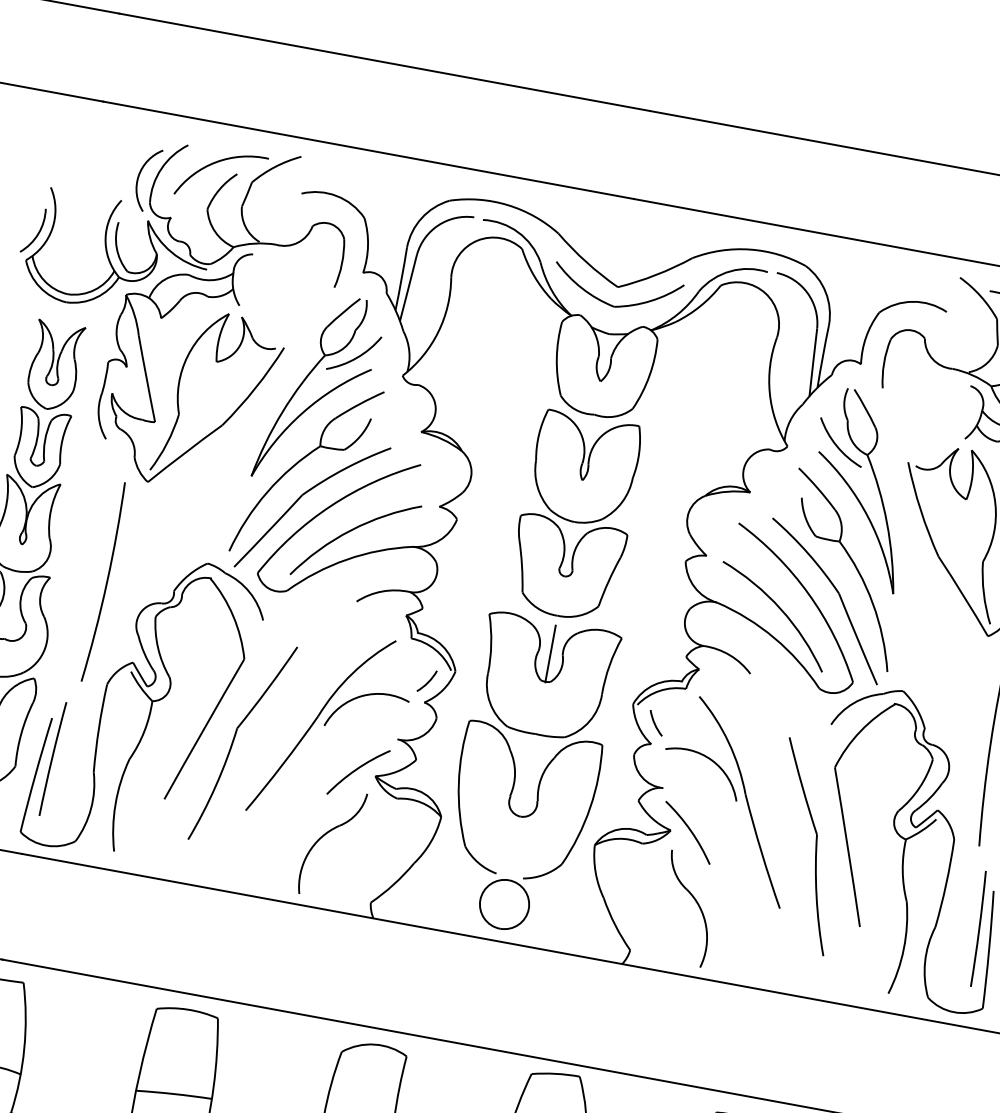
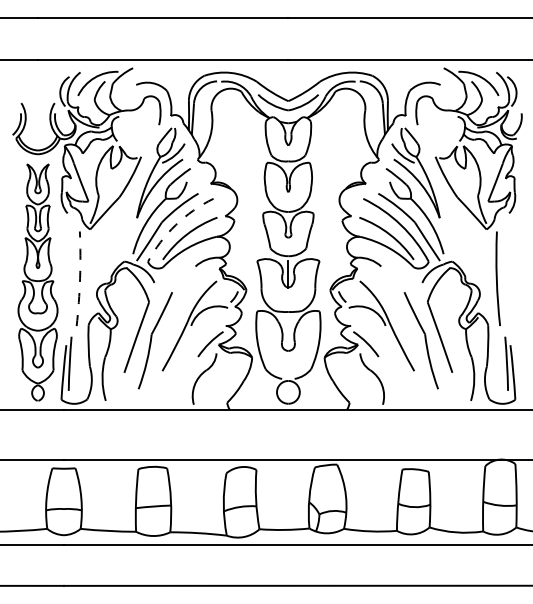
arc: (330, 506) -> (175, 225), solid -> dashed
arc: (108, 582) -> (80, 278), solid -> dashed

